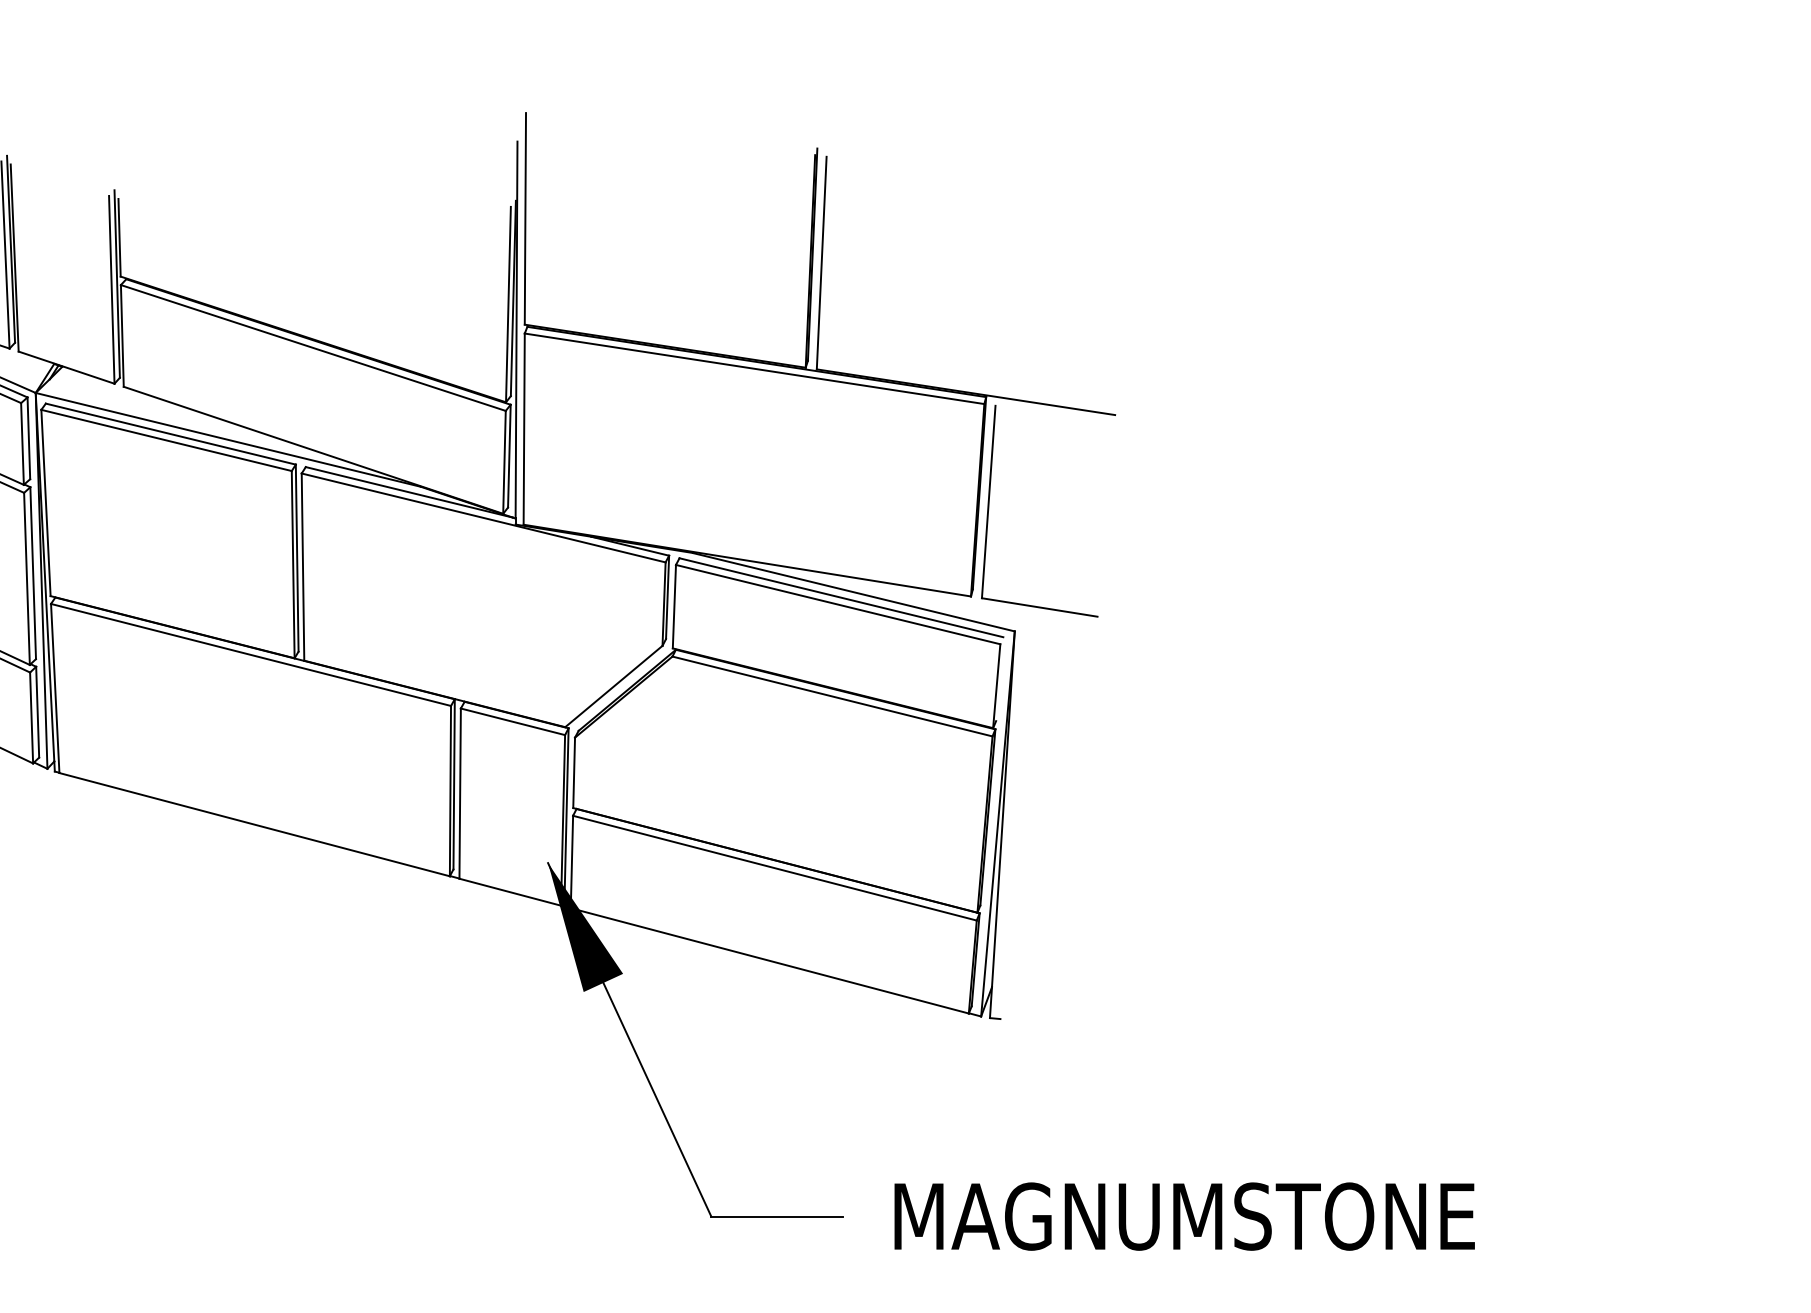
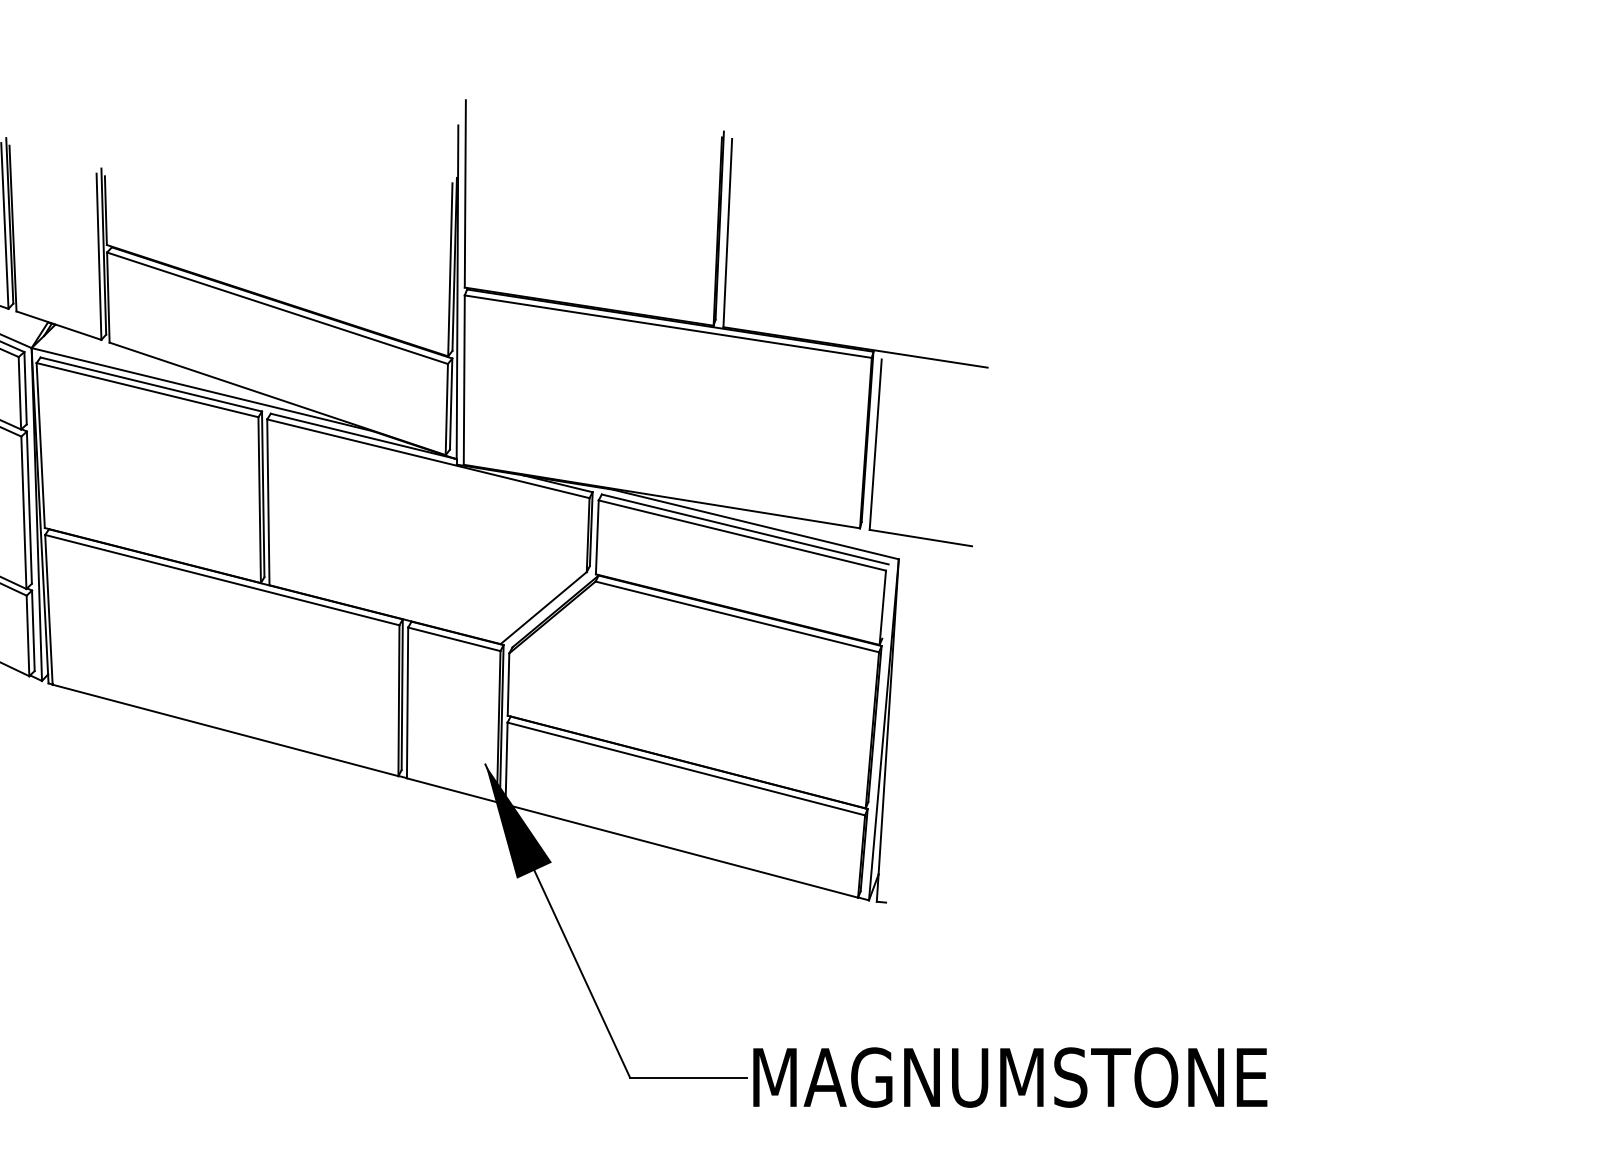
text: (1184, 1216) -> (1010, 1077), moved

